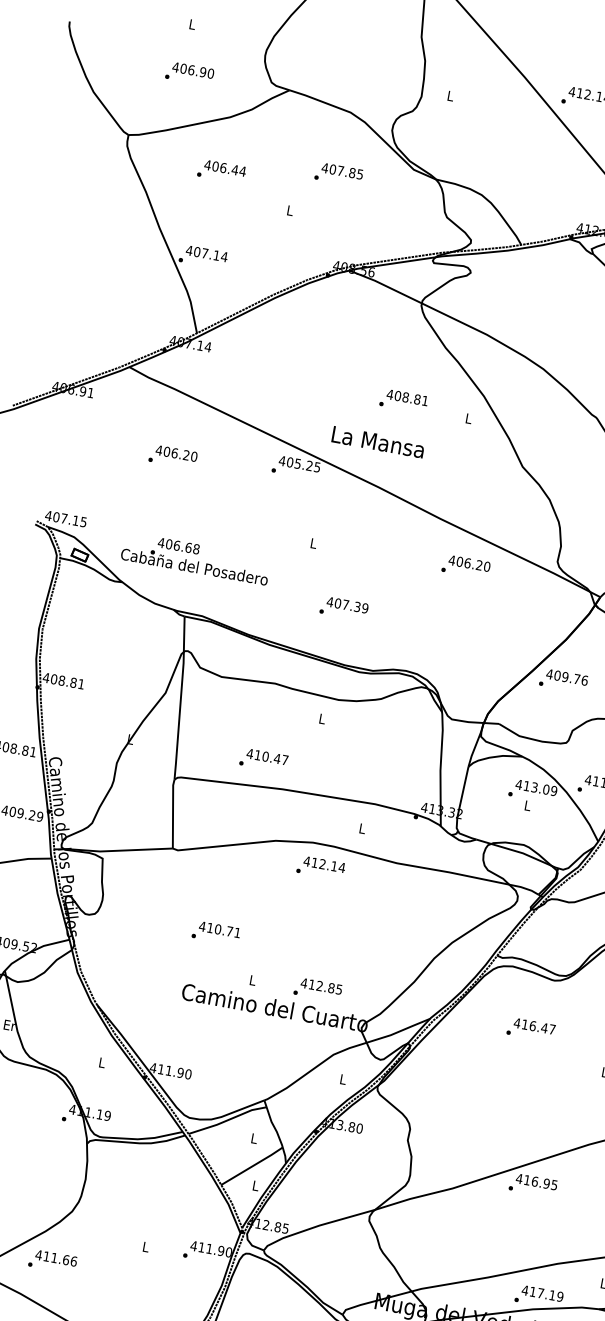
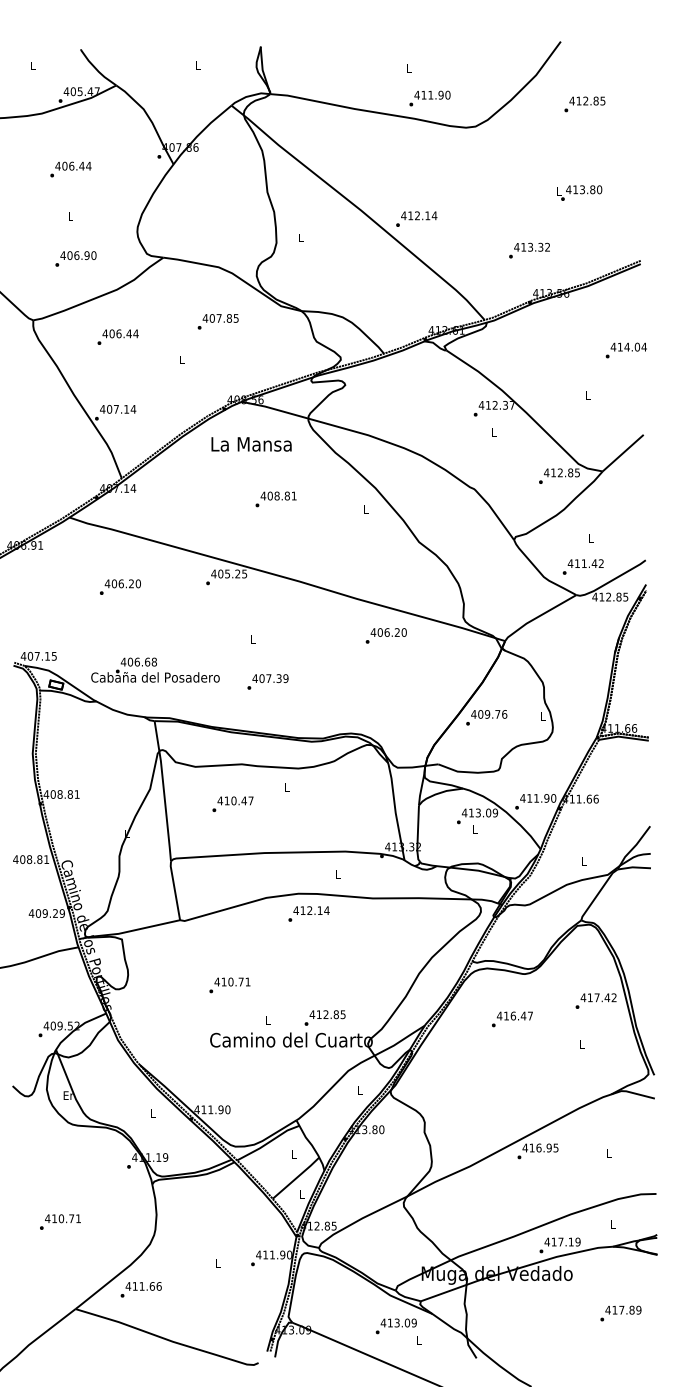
text: (403, 401) -> (275, 499), moved
text: (378, 442) -> (251, 444), moved
text: (343, 607) -> (267, 681), moved
text: (263, 759) -> (232, 803), moved

